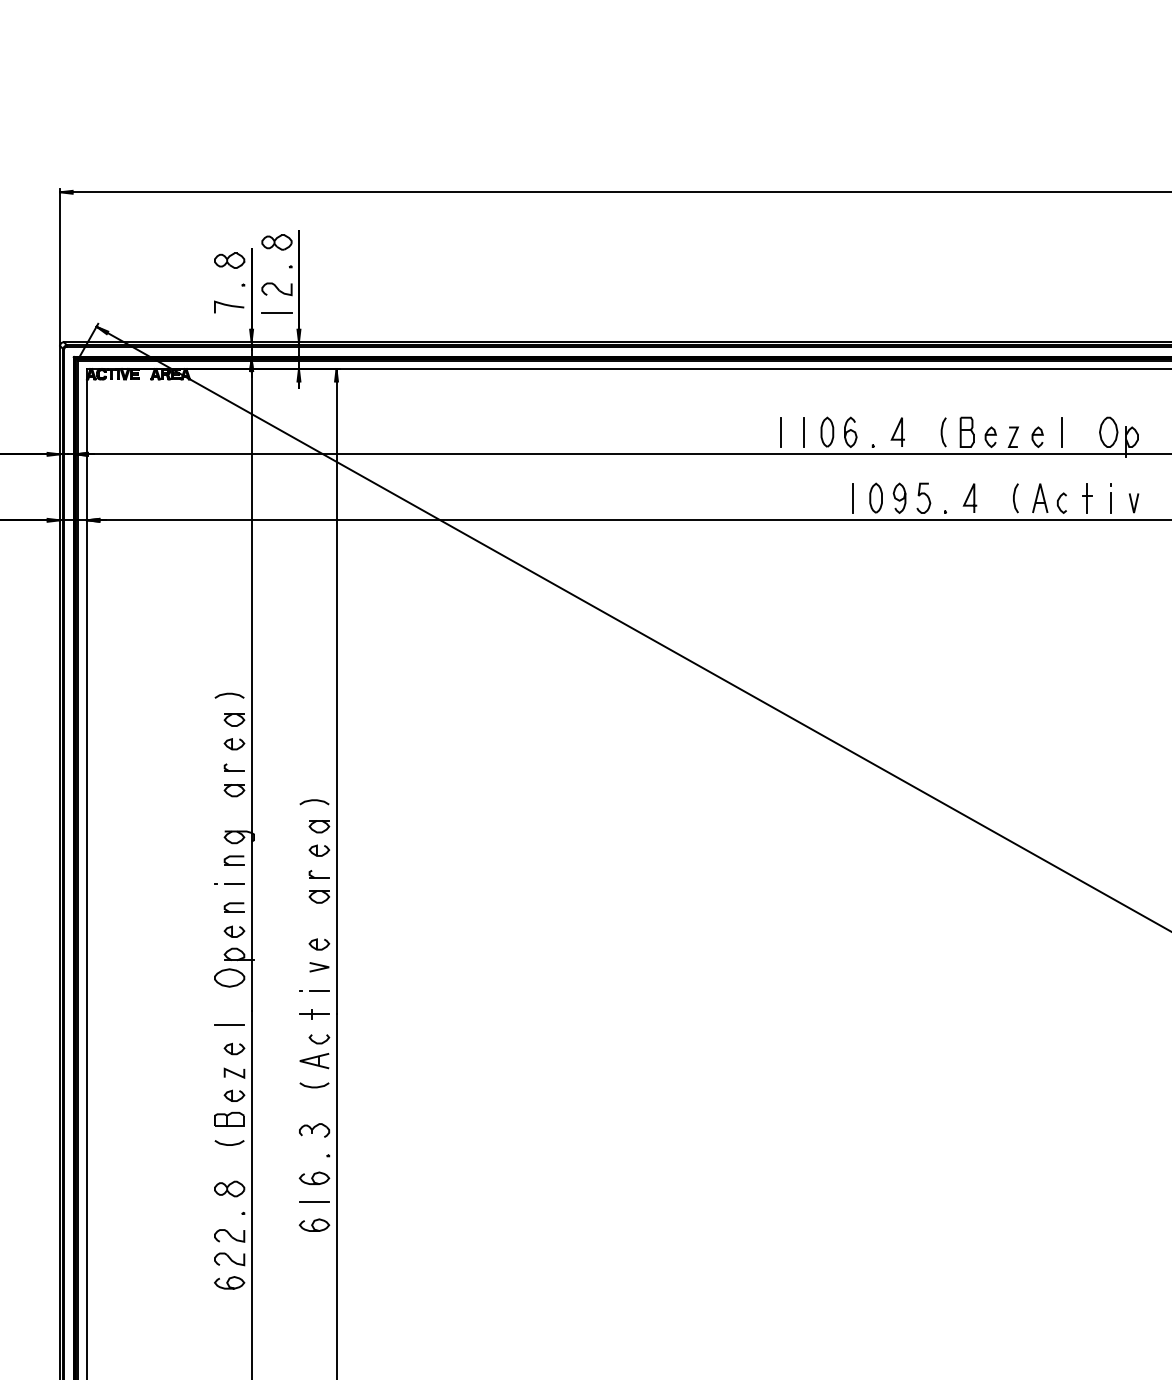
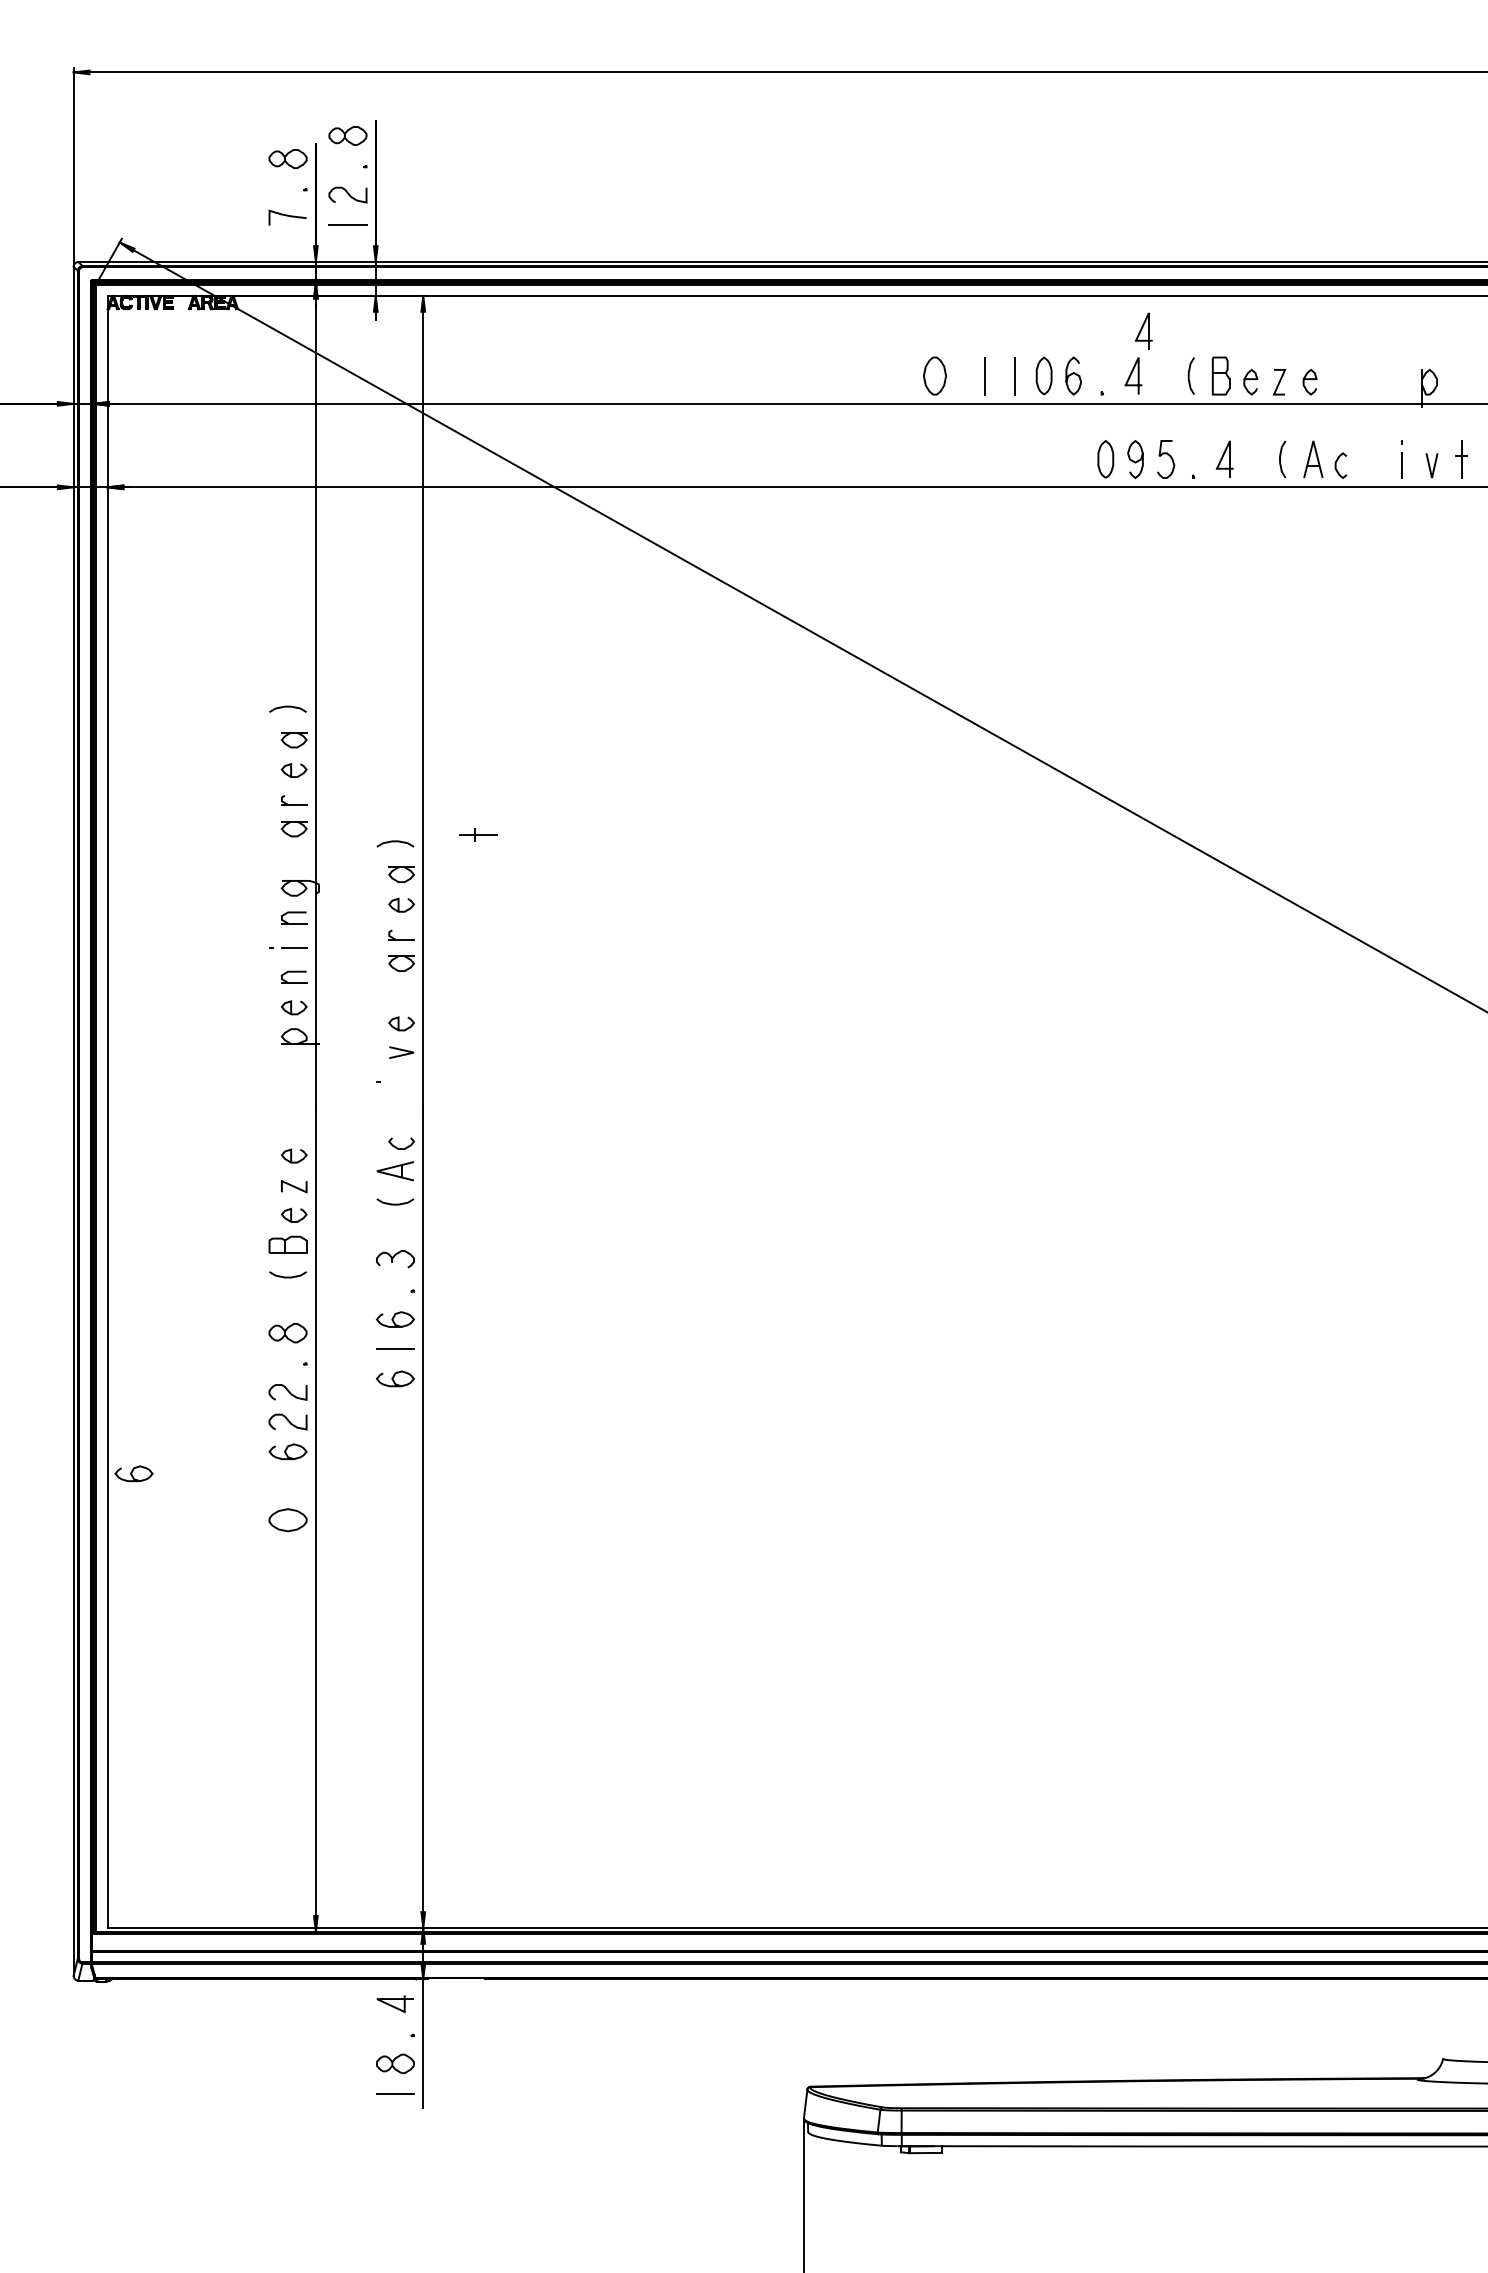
line: (905, 395) -> (1142, 329), added
line: (1061, 431) -> (1340, 375), removed
part: (1108, 431) -> (934, 375), moved
line: (852, 498) -> (1076, 459), removed
part: (1086, 498) -> (1461, 459), moved
part: (229, 978) -> (287, 1520), moved
line: (319, 990) -> (401, 1082), removed
part: (314, 1013) -> (478, 834), moved
line: (229, 1024) -> (287, 1125), removed
curve: (106, 1300) -> (132, 1473), added

